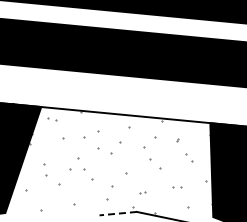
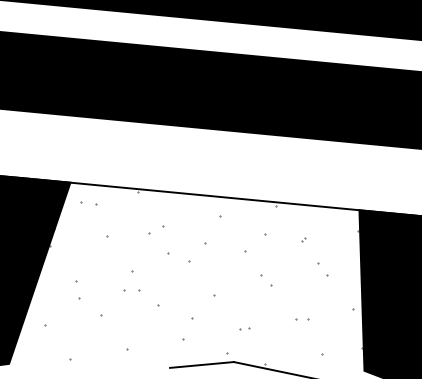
part: (91, 134) -> (156, 229), size x0.62
part: (156, 164) -> (267, 280), size x0.62
part: (77, 170) -> (132, 291), size x0.62
line: (118, 213) -> (202, 364), dashed -> solid

